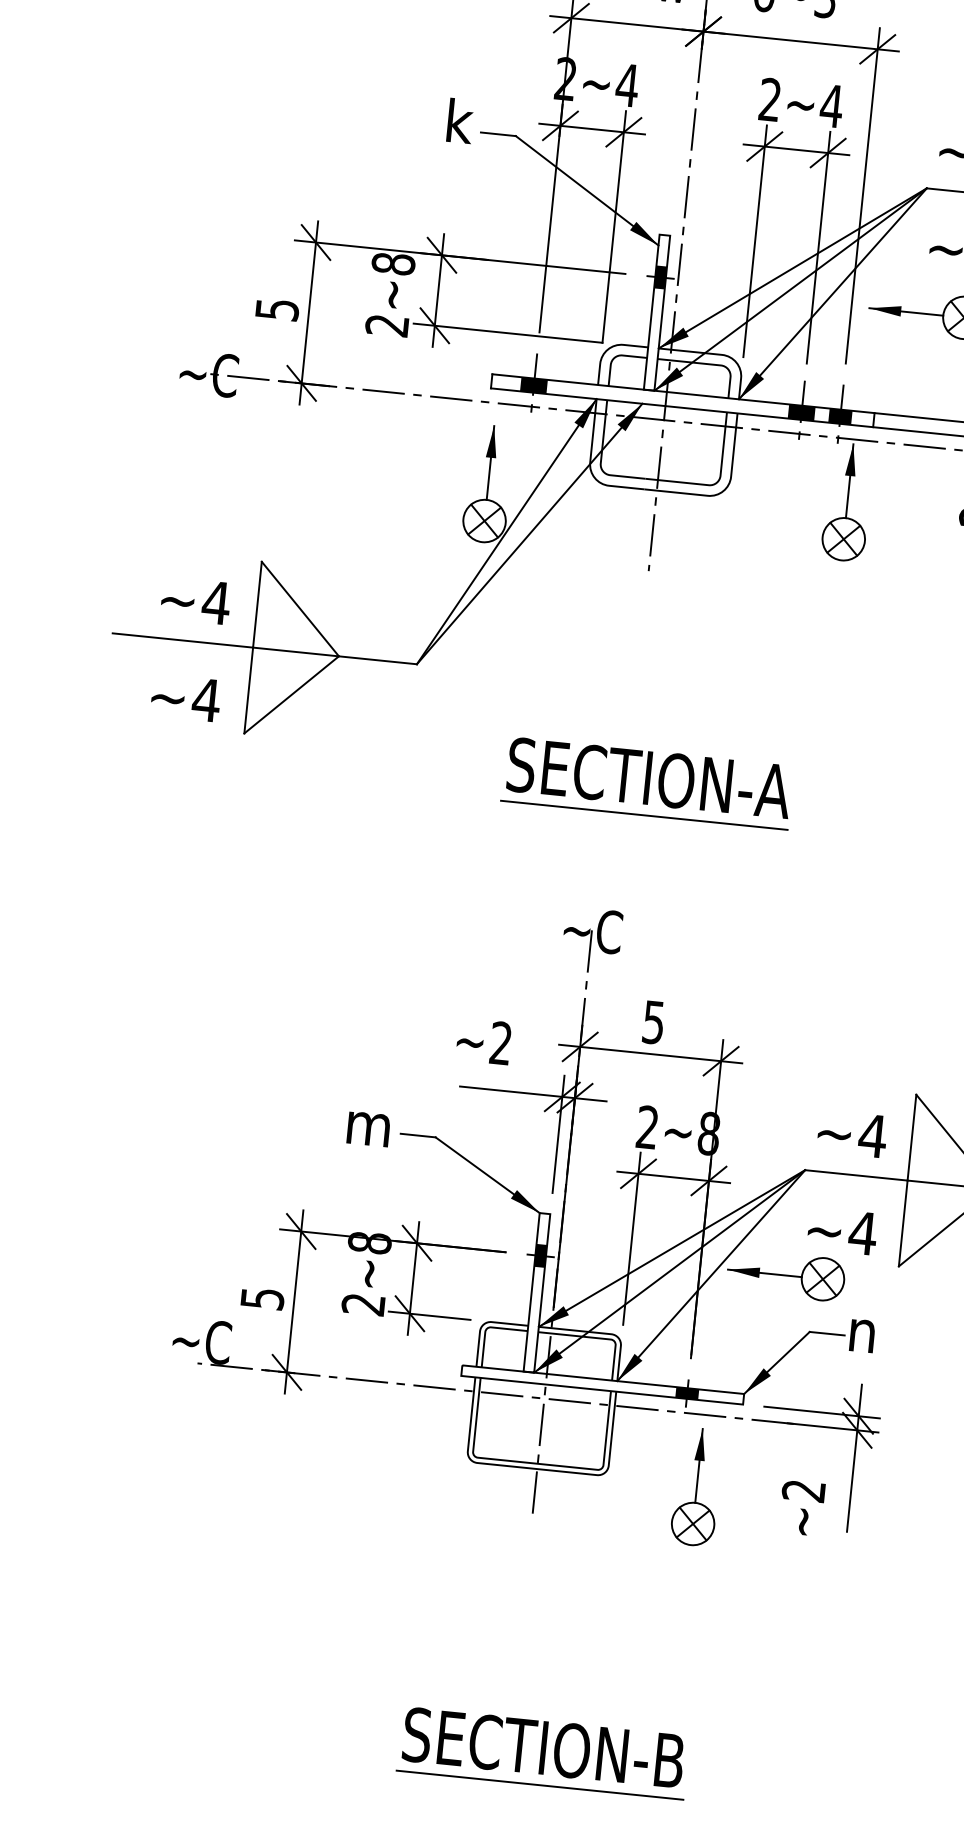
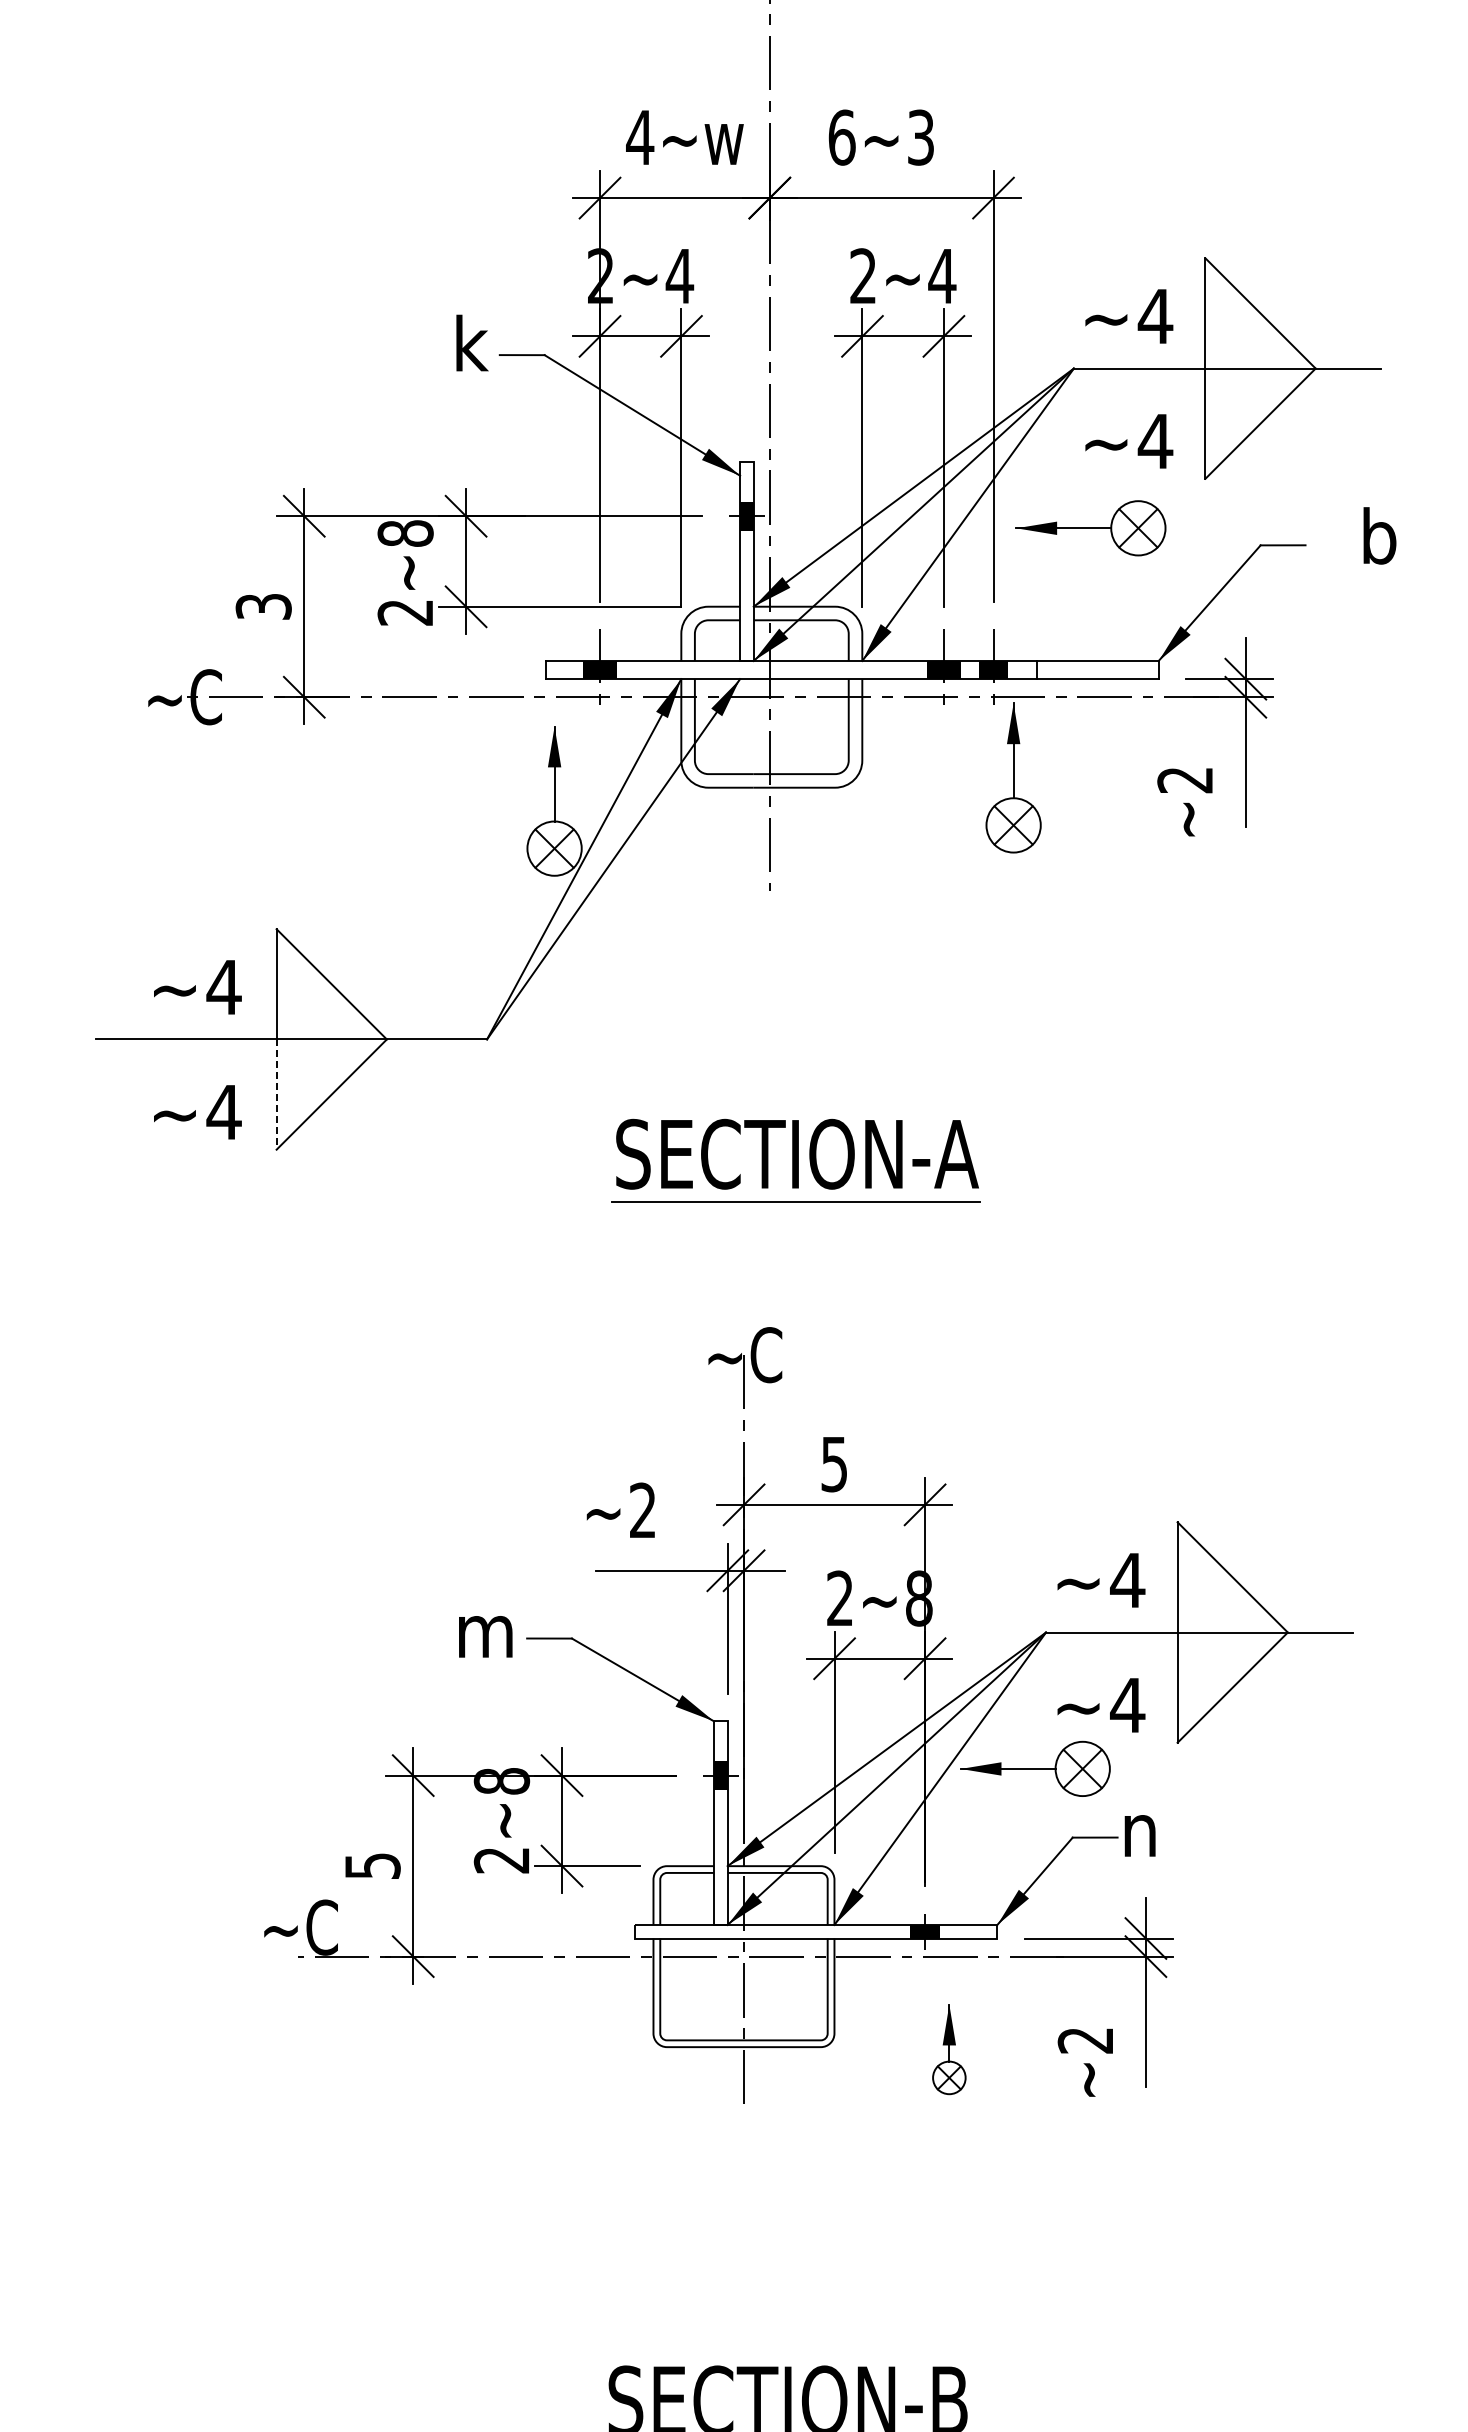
text: (277, 309) -> (263, 606), 5 -> 3
line: (248, 691) -> (276, 1095), solid -> dashed
part: (697, 1487) -> (949, 2049), size x0.6

